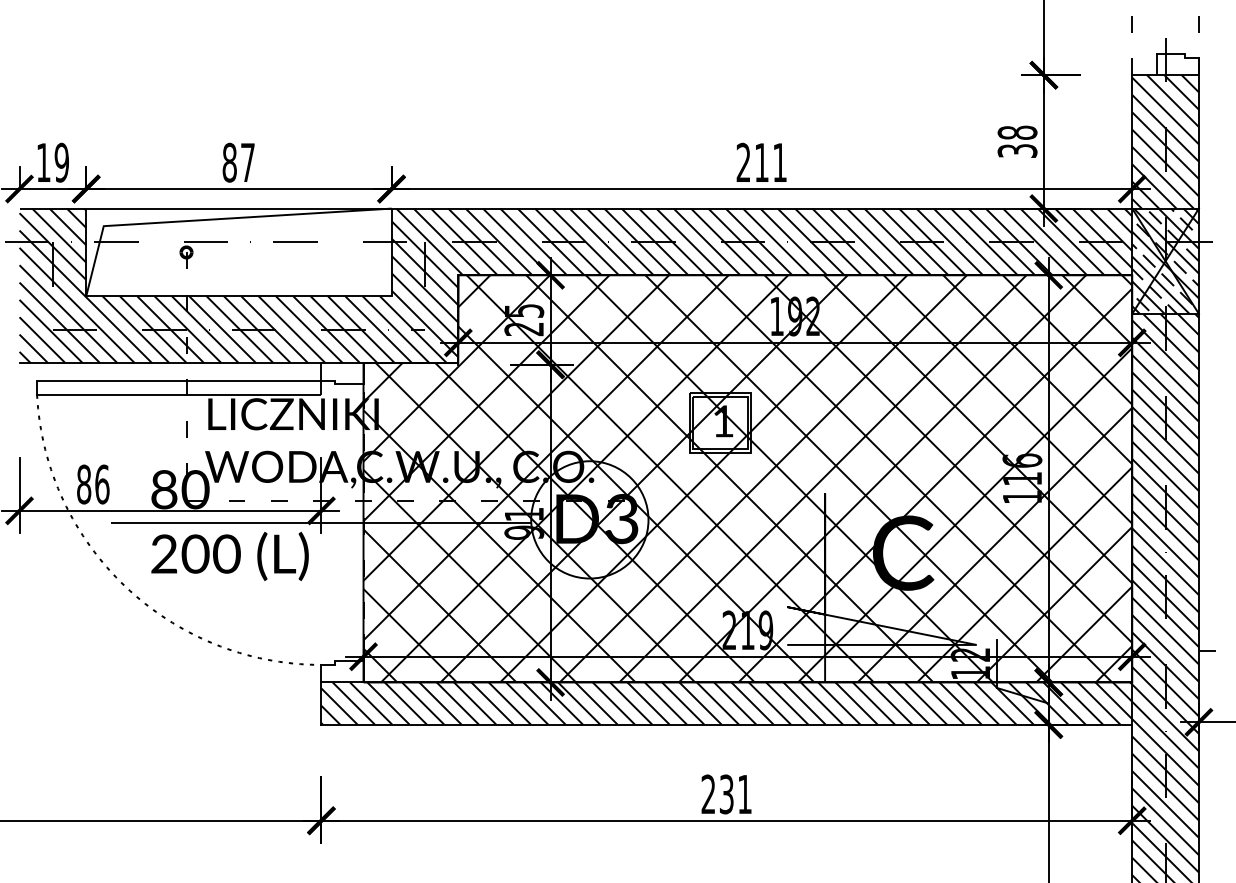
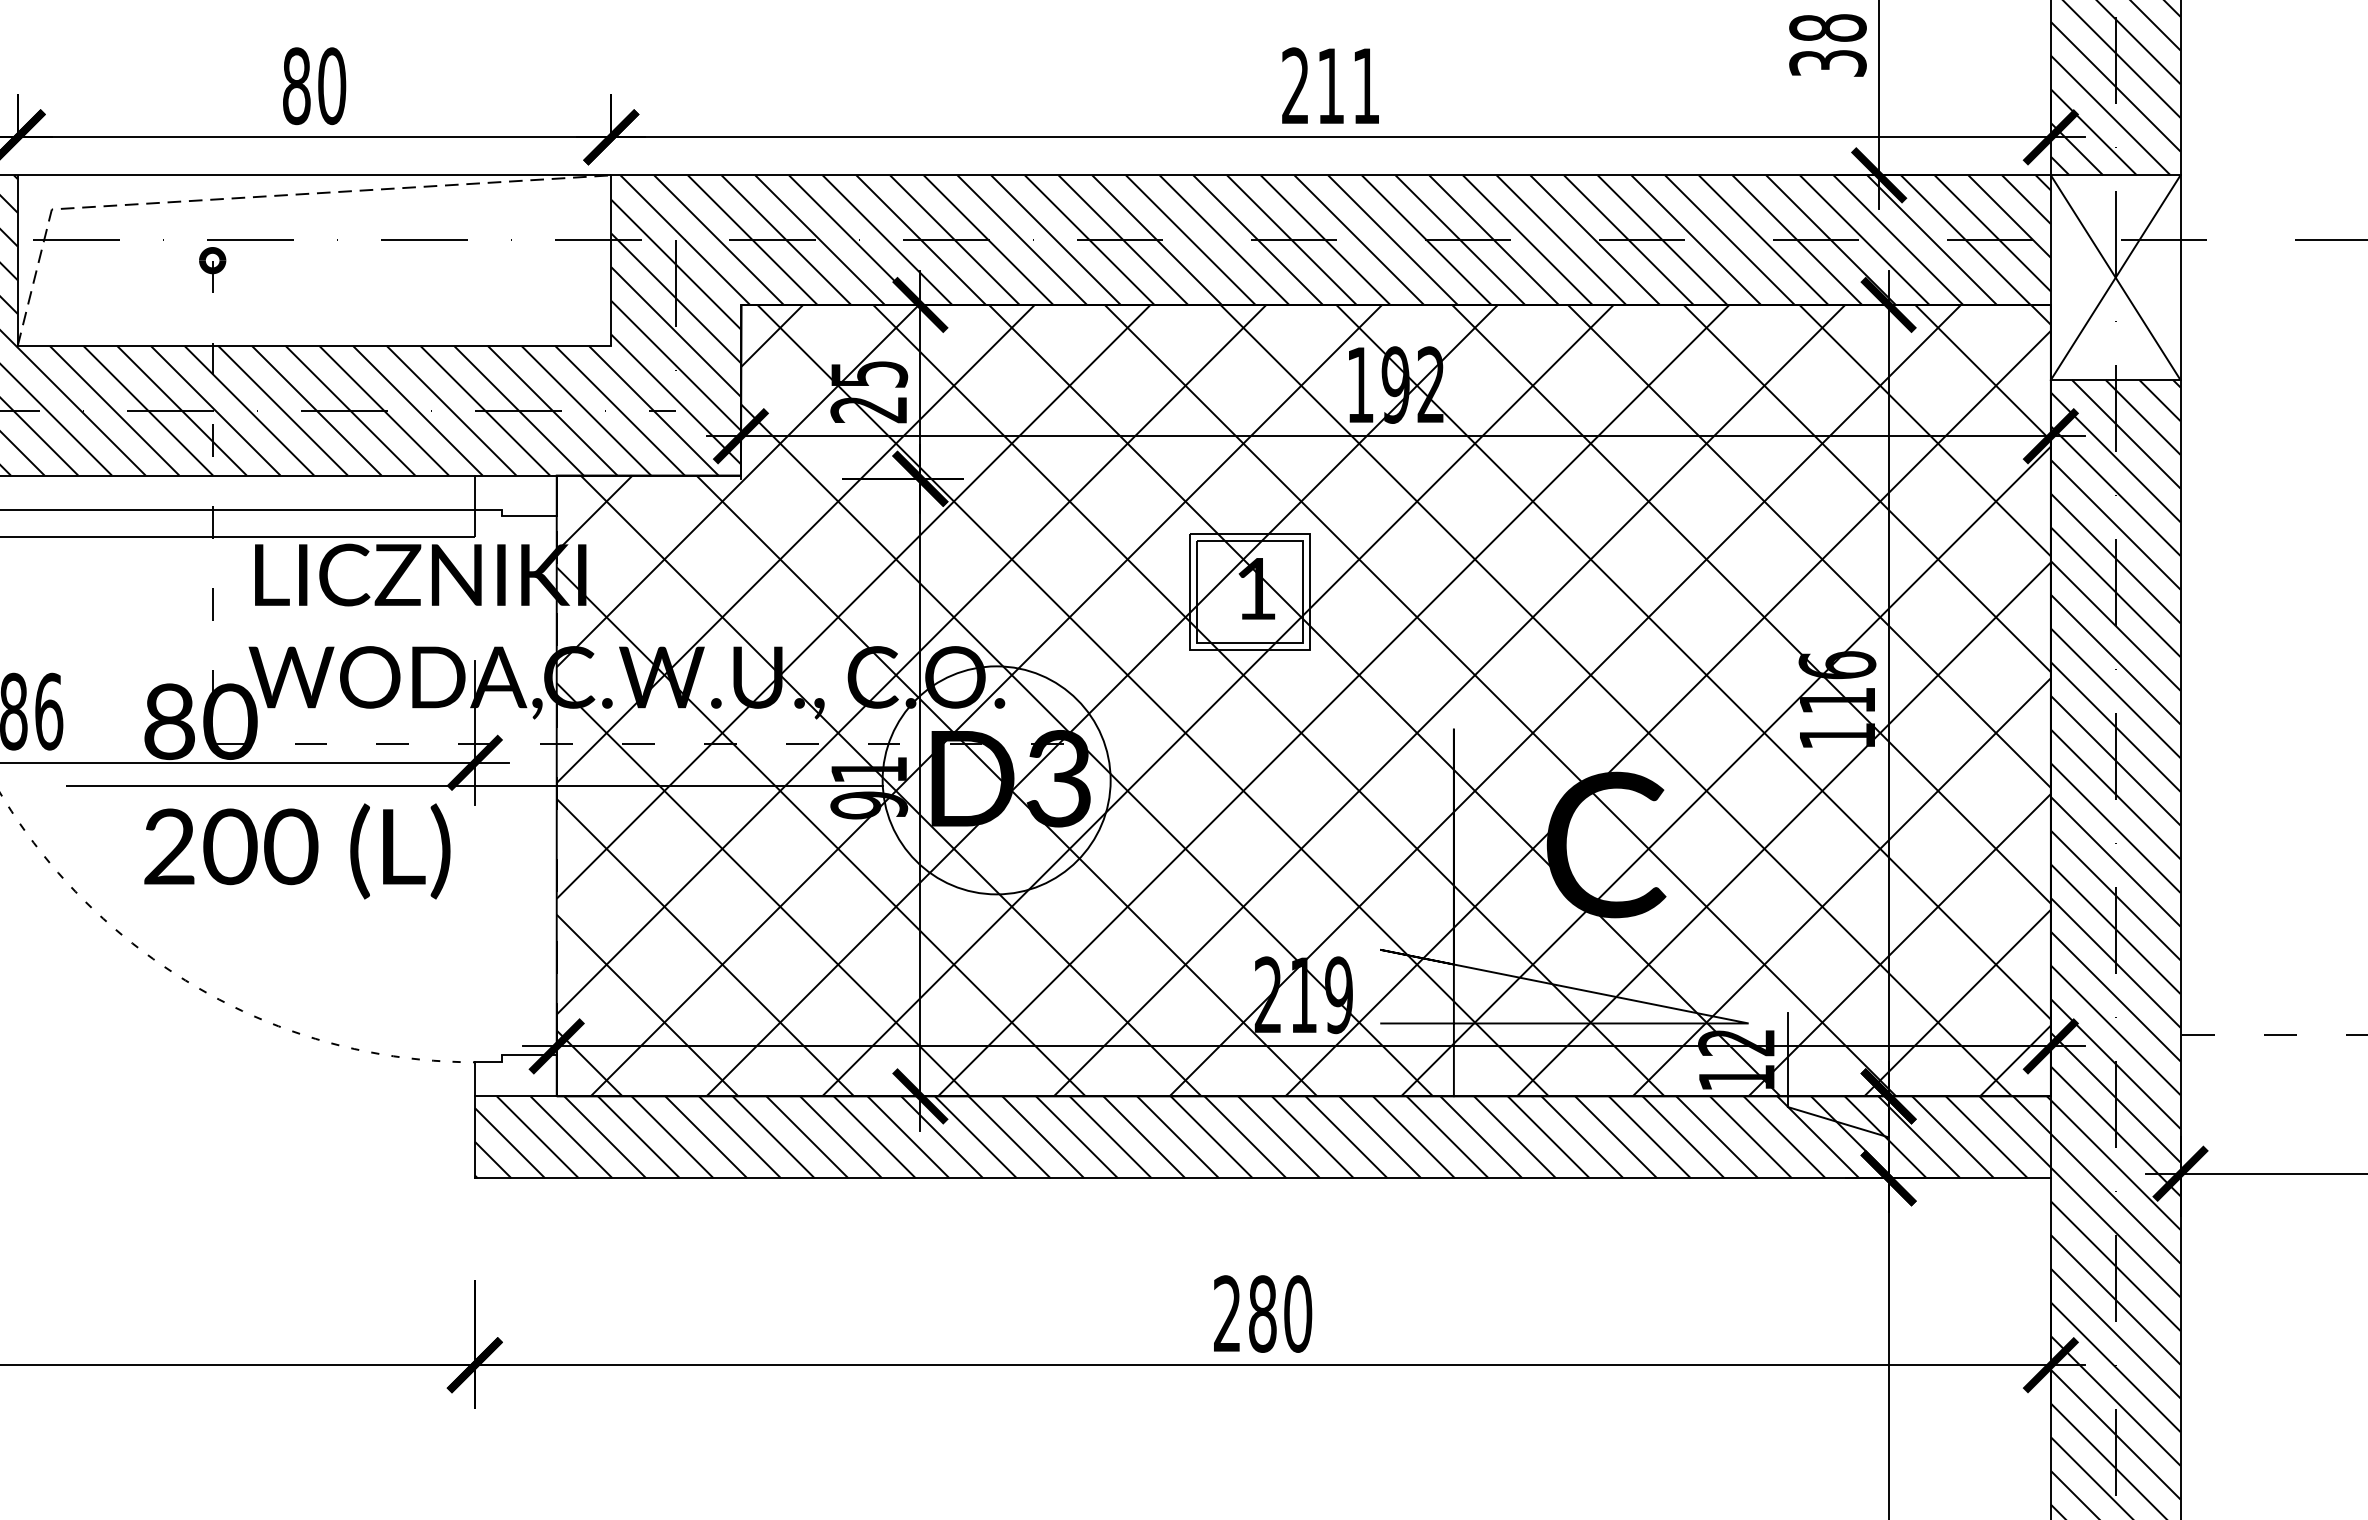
text: (247, 162) -> (331, 85), 87 -> 80
line: (211, 219) -> (261, 196), solid -> dashed
hatch: (1165, 260) -> (2115, 276), removed
text: (735, 794) -> (1279, 1314), 231 -> 280

